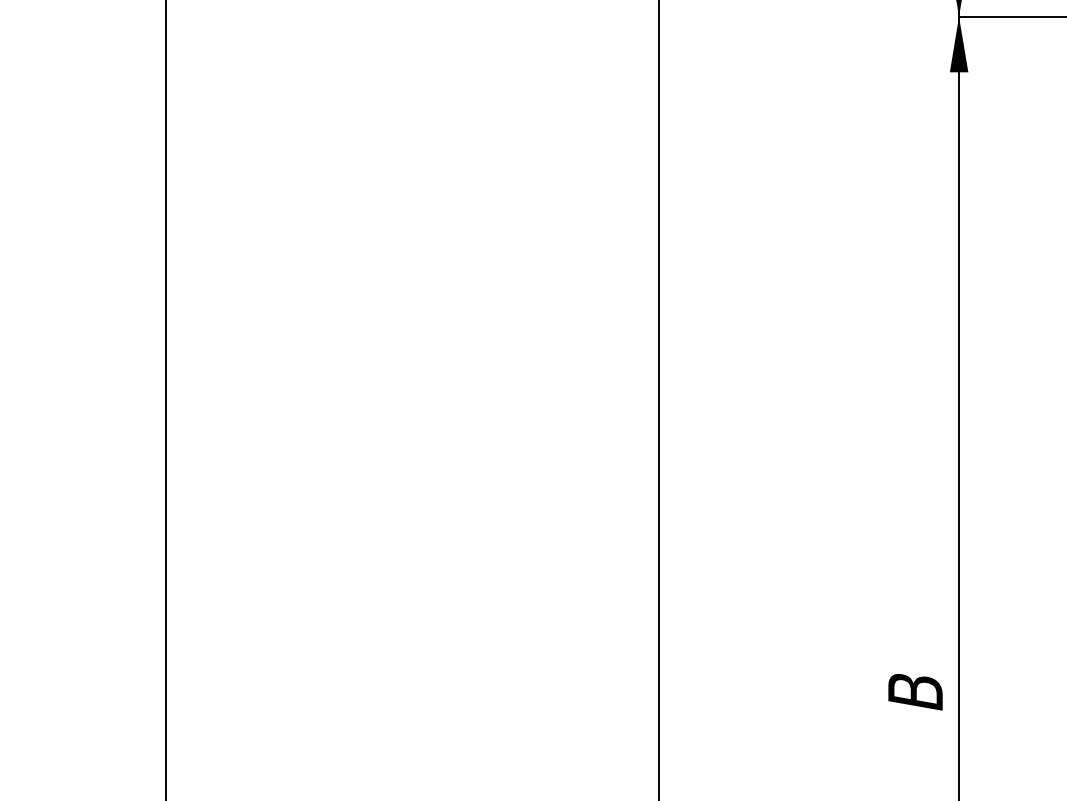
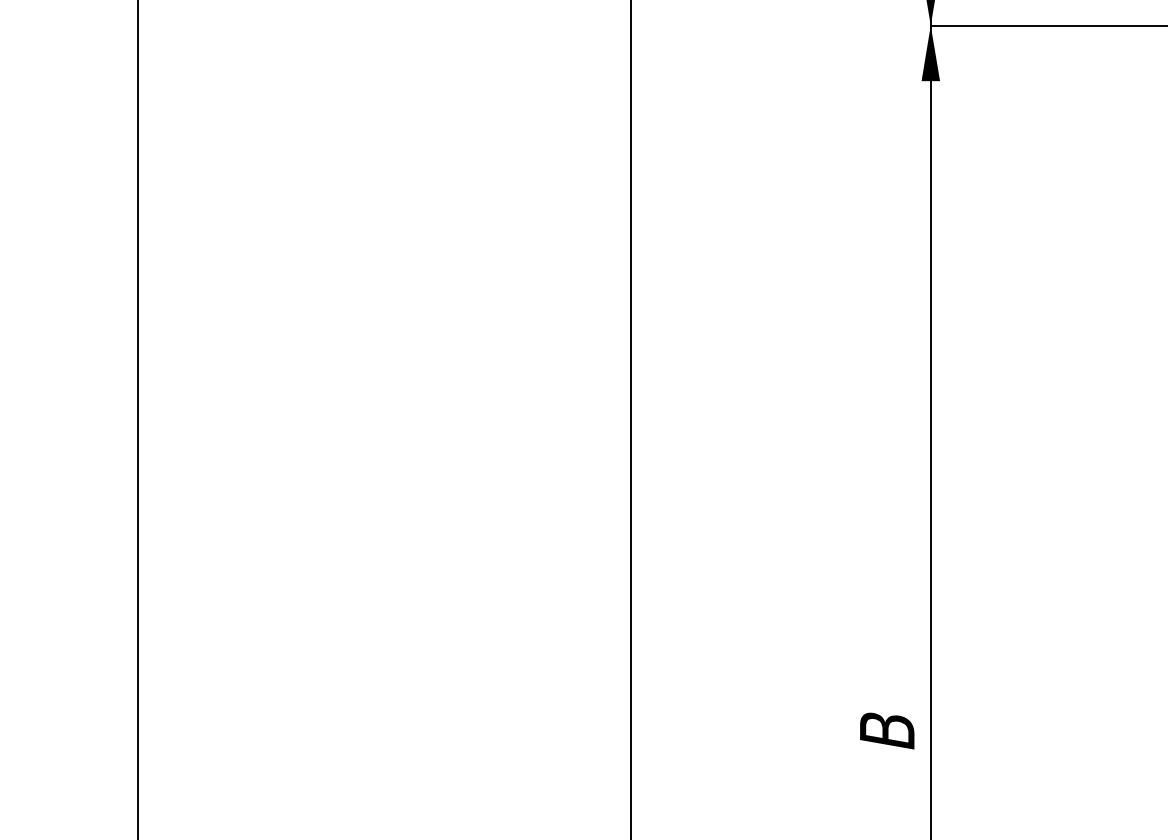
text: (915, 691) -> (887, 730), moved

